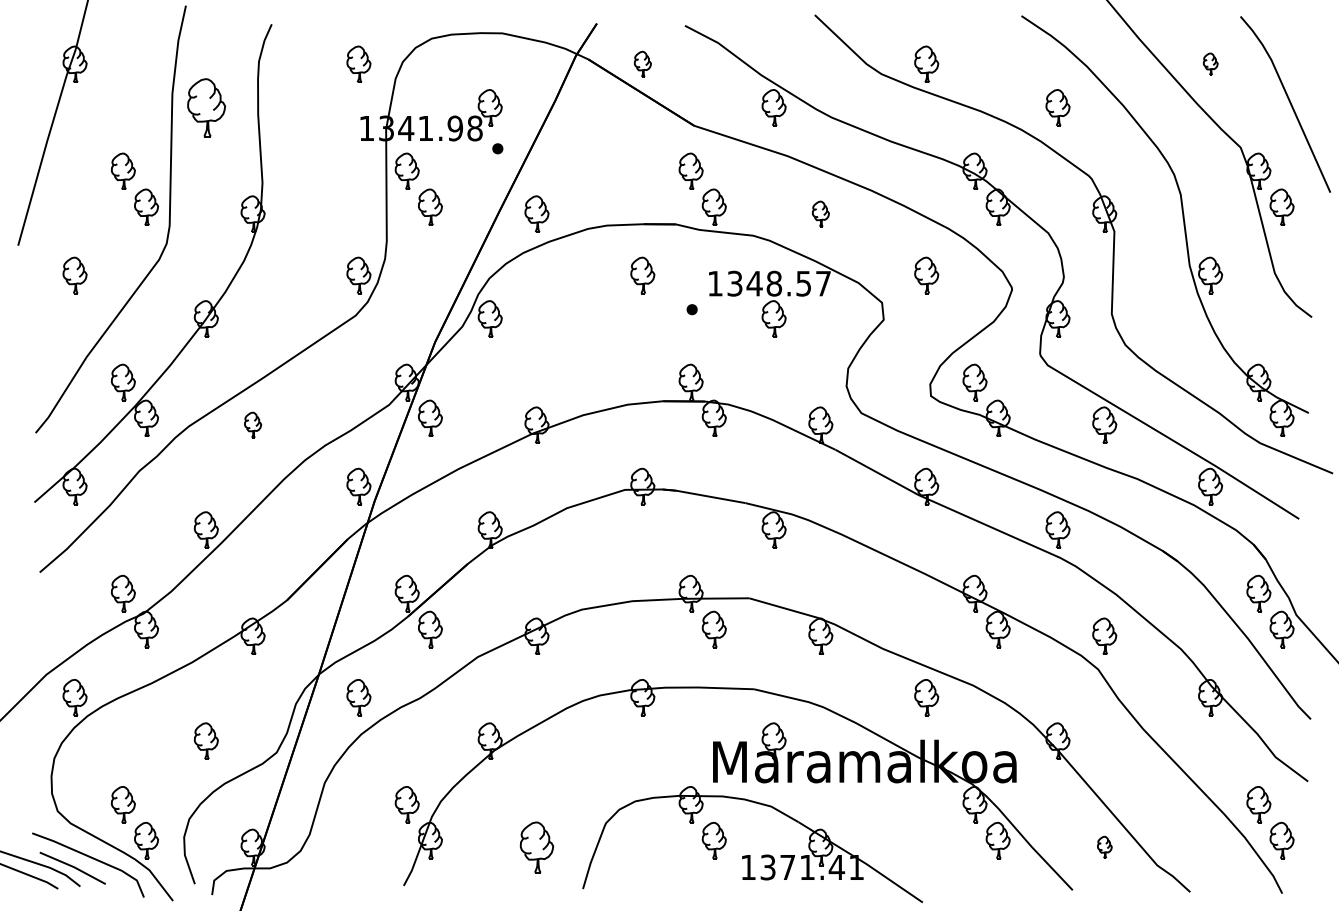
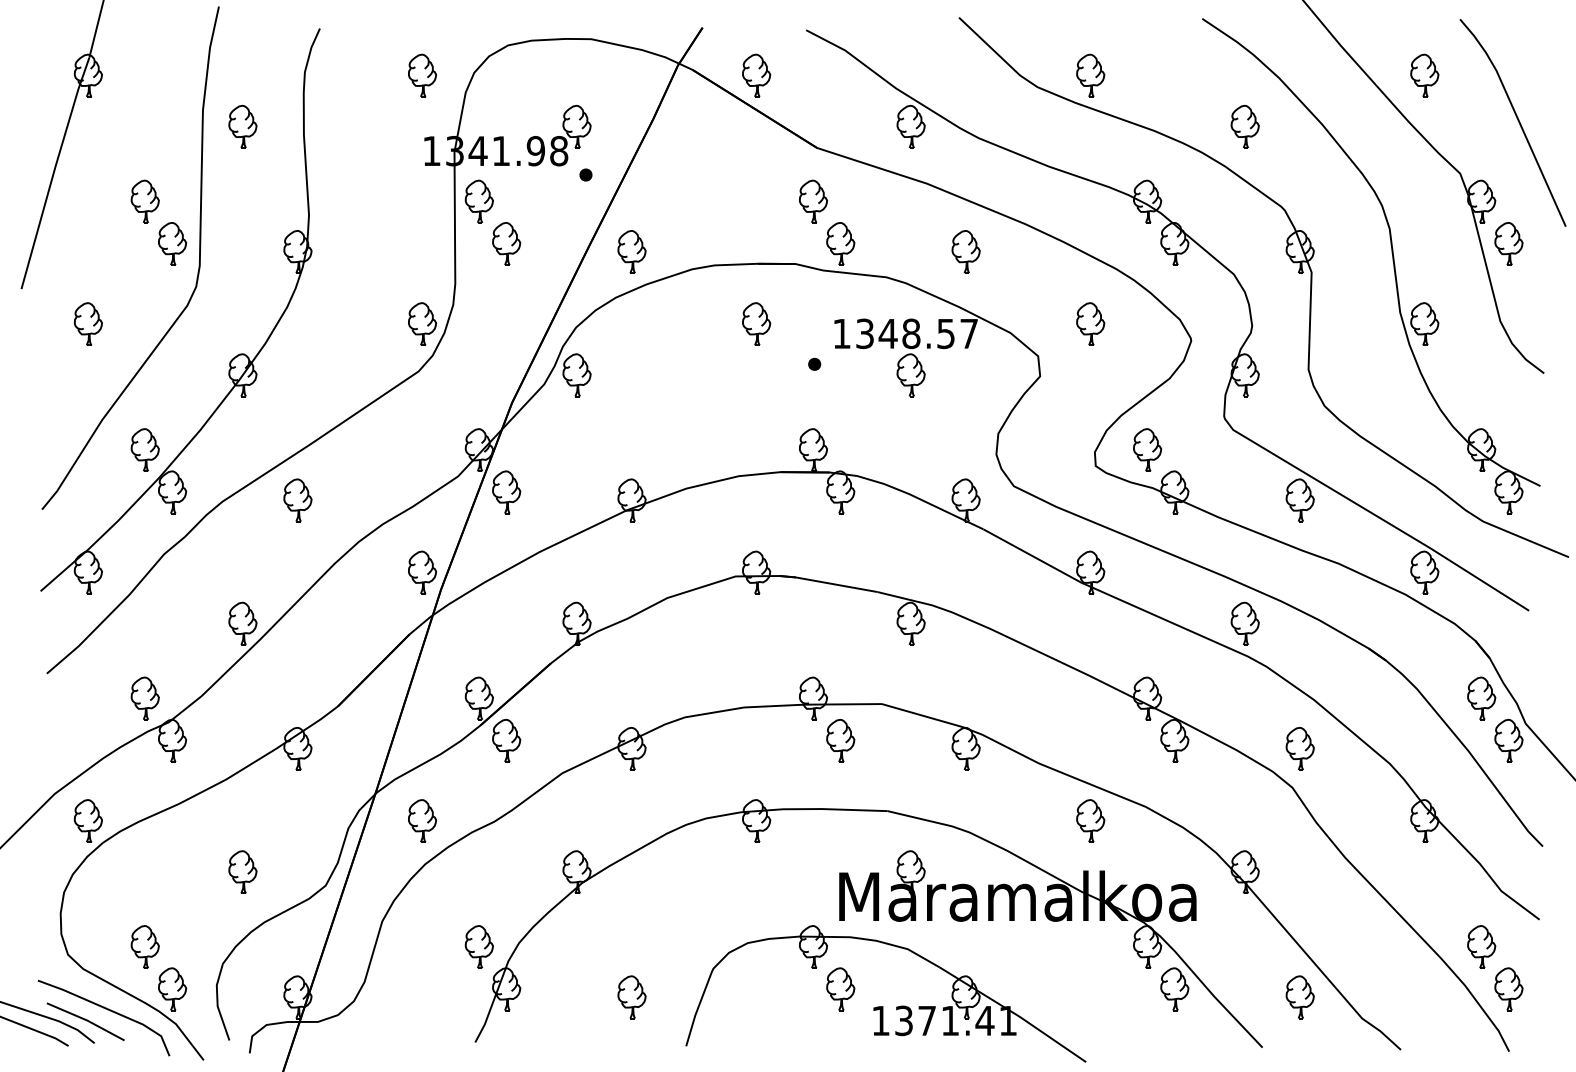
part: (642, 63) -> (756, 74), size x1.43
part: (1210, 63) -> (1424, 74), size x1.67
part: (205, 107) -> (241, 126), size x0.62
part: (820, 213) -> (965, 251), size x1.43
part: (252, 424) -> (297, 499), size x1.43
part: (536, 847) -> (631, 997), size x0.71
part: (1104, 847) -> (1299, 997), size x1.67

